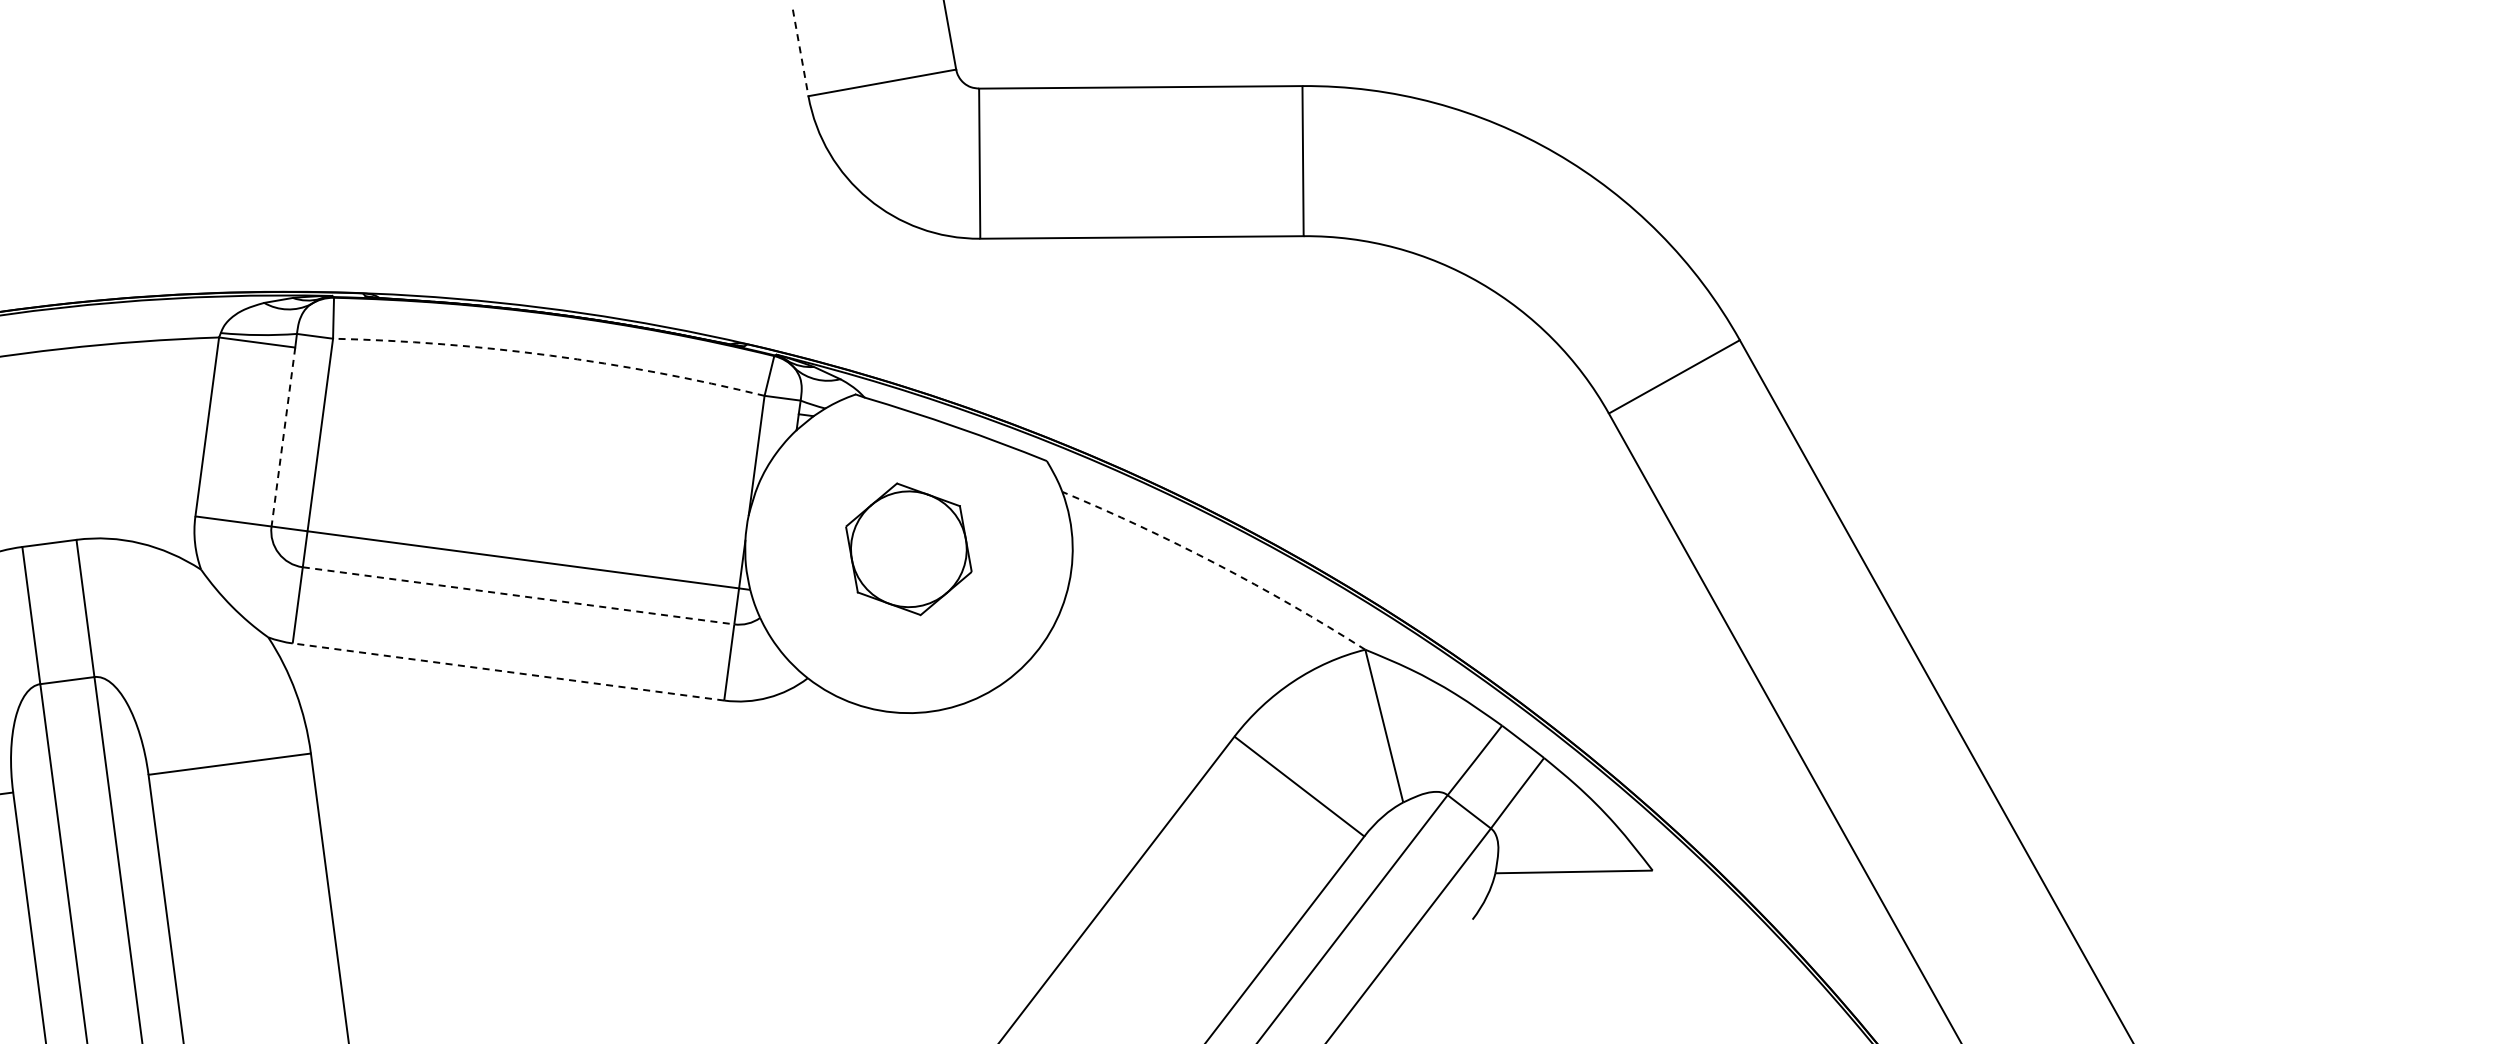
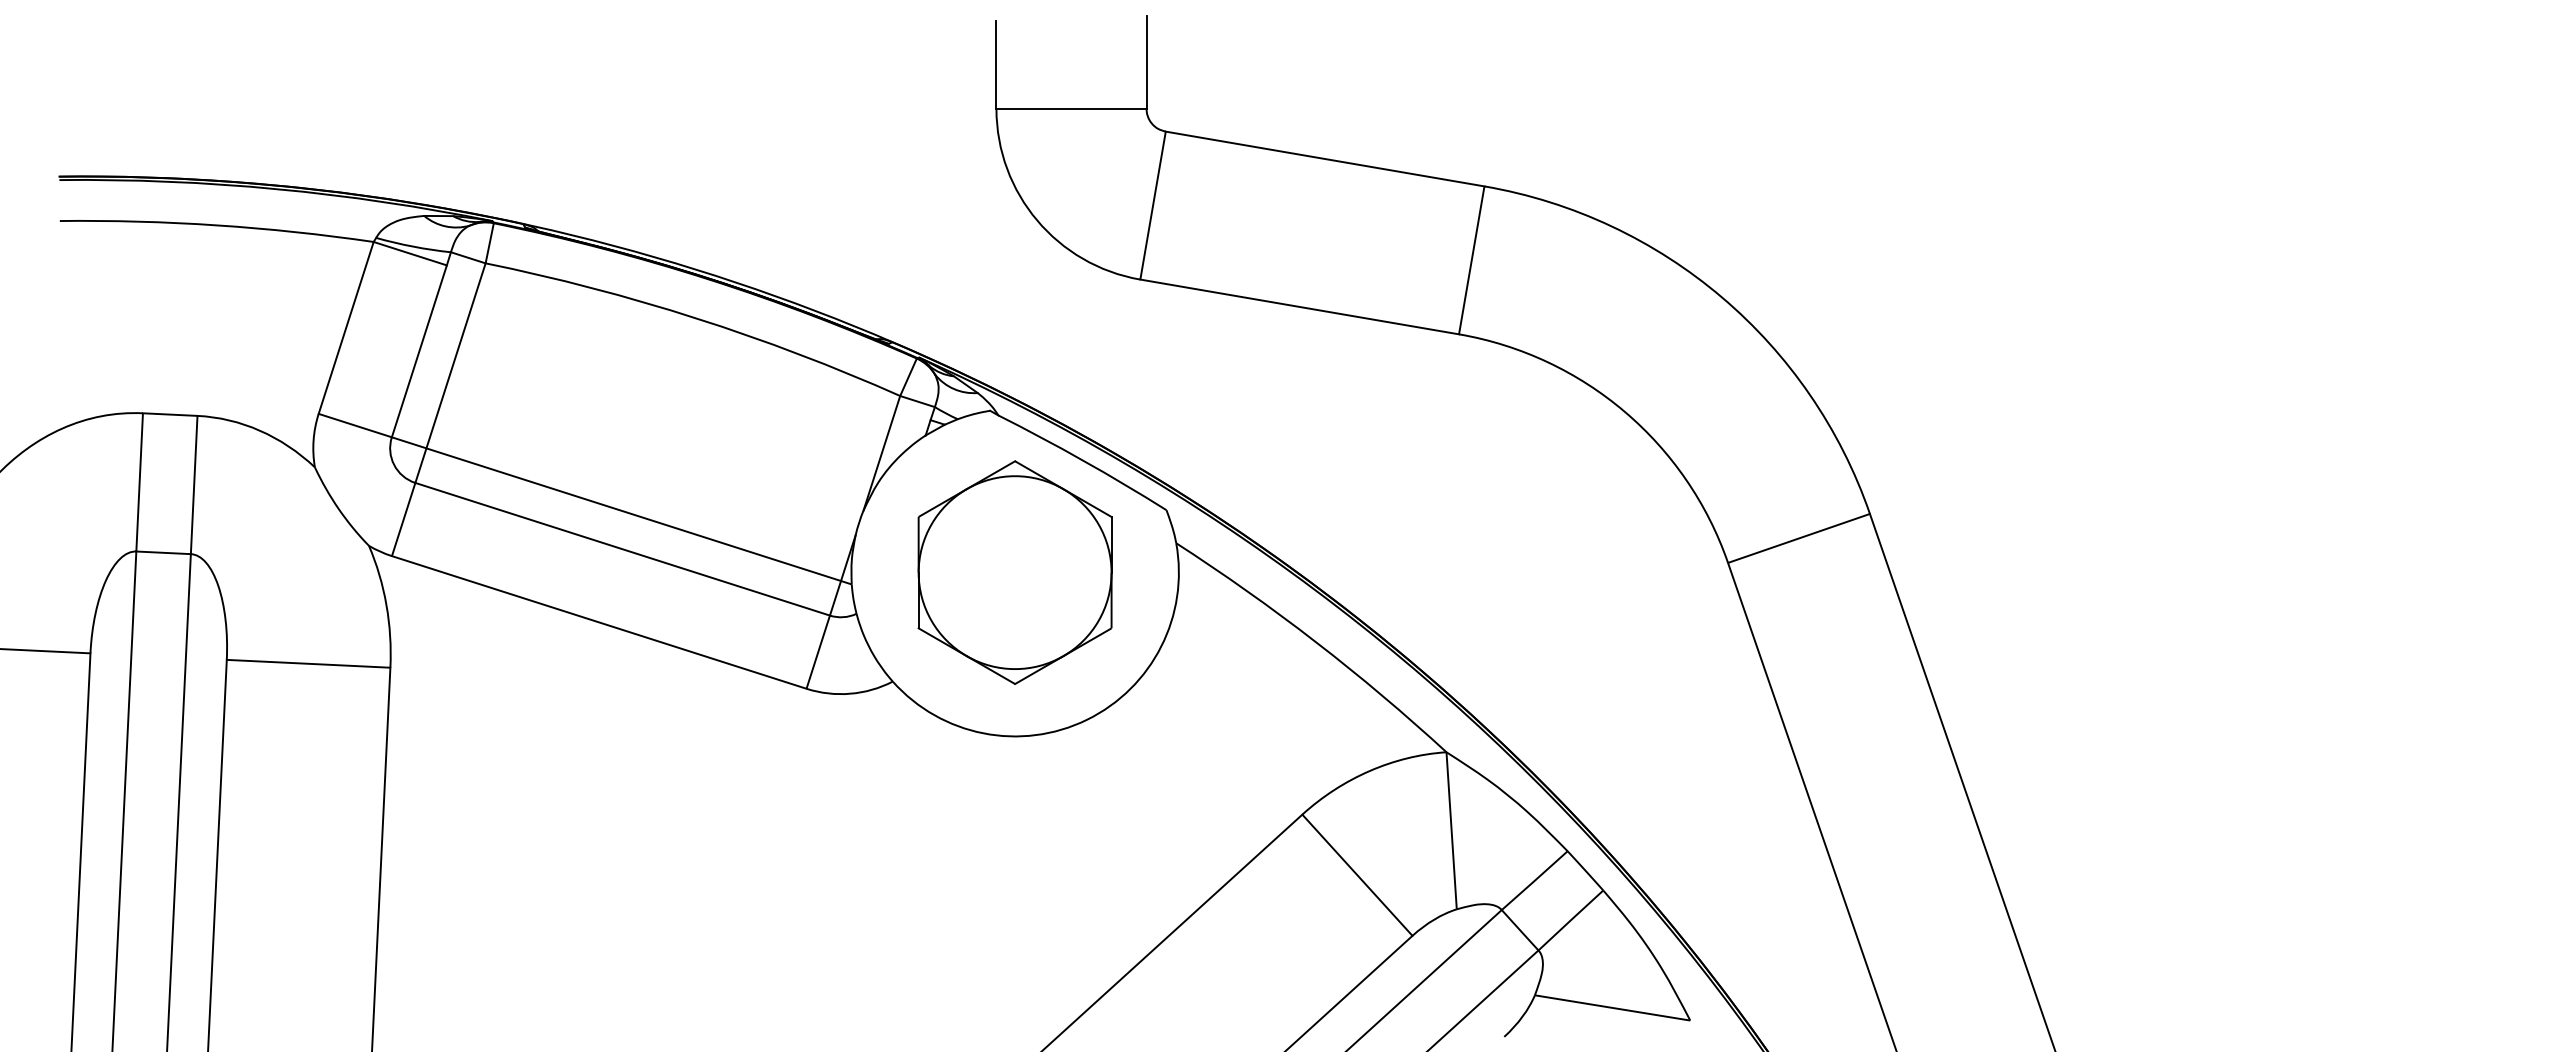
line: (800, 52) -> (996, 64), dashed -> solid
arc: (550, 355) -> (696, 318), dashed -> solid
line: (283, 437) -> (419, 351), dashed -> solid
part: (908, 549) -> (1014, 572), size x1.67
arc: (1216, 564) -> (1315, 642), dashed -> solid
line: (518, 596) -> (622, 549), dashed -> solid
line: (508, 672) -> (599, 622), dashed -> solid

